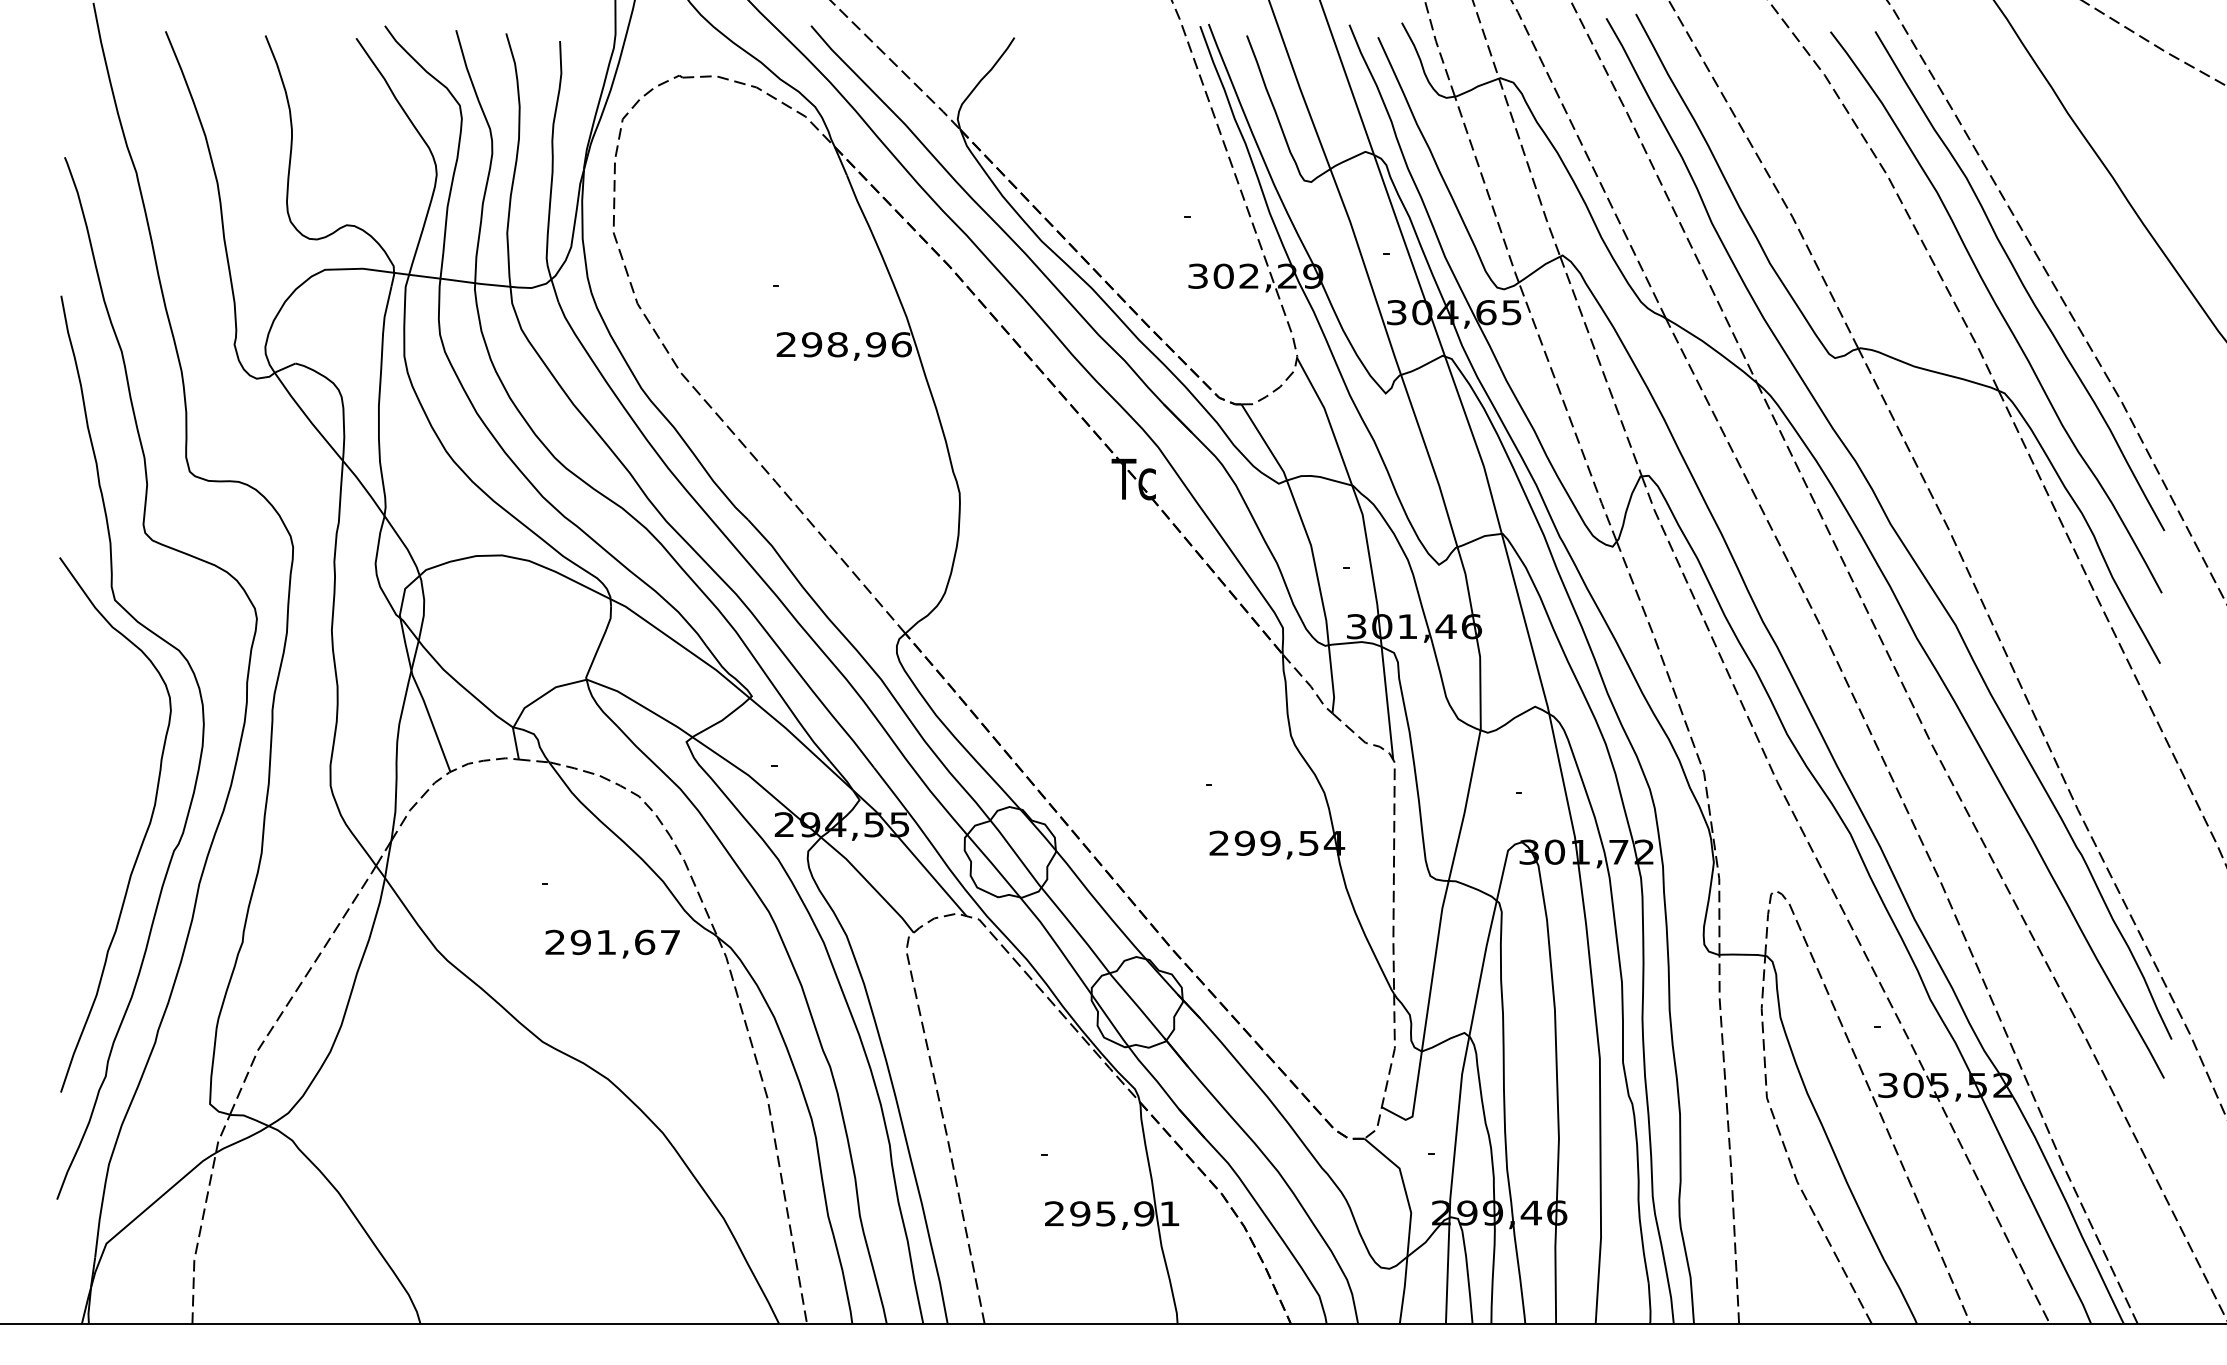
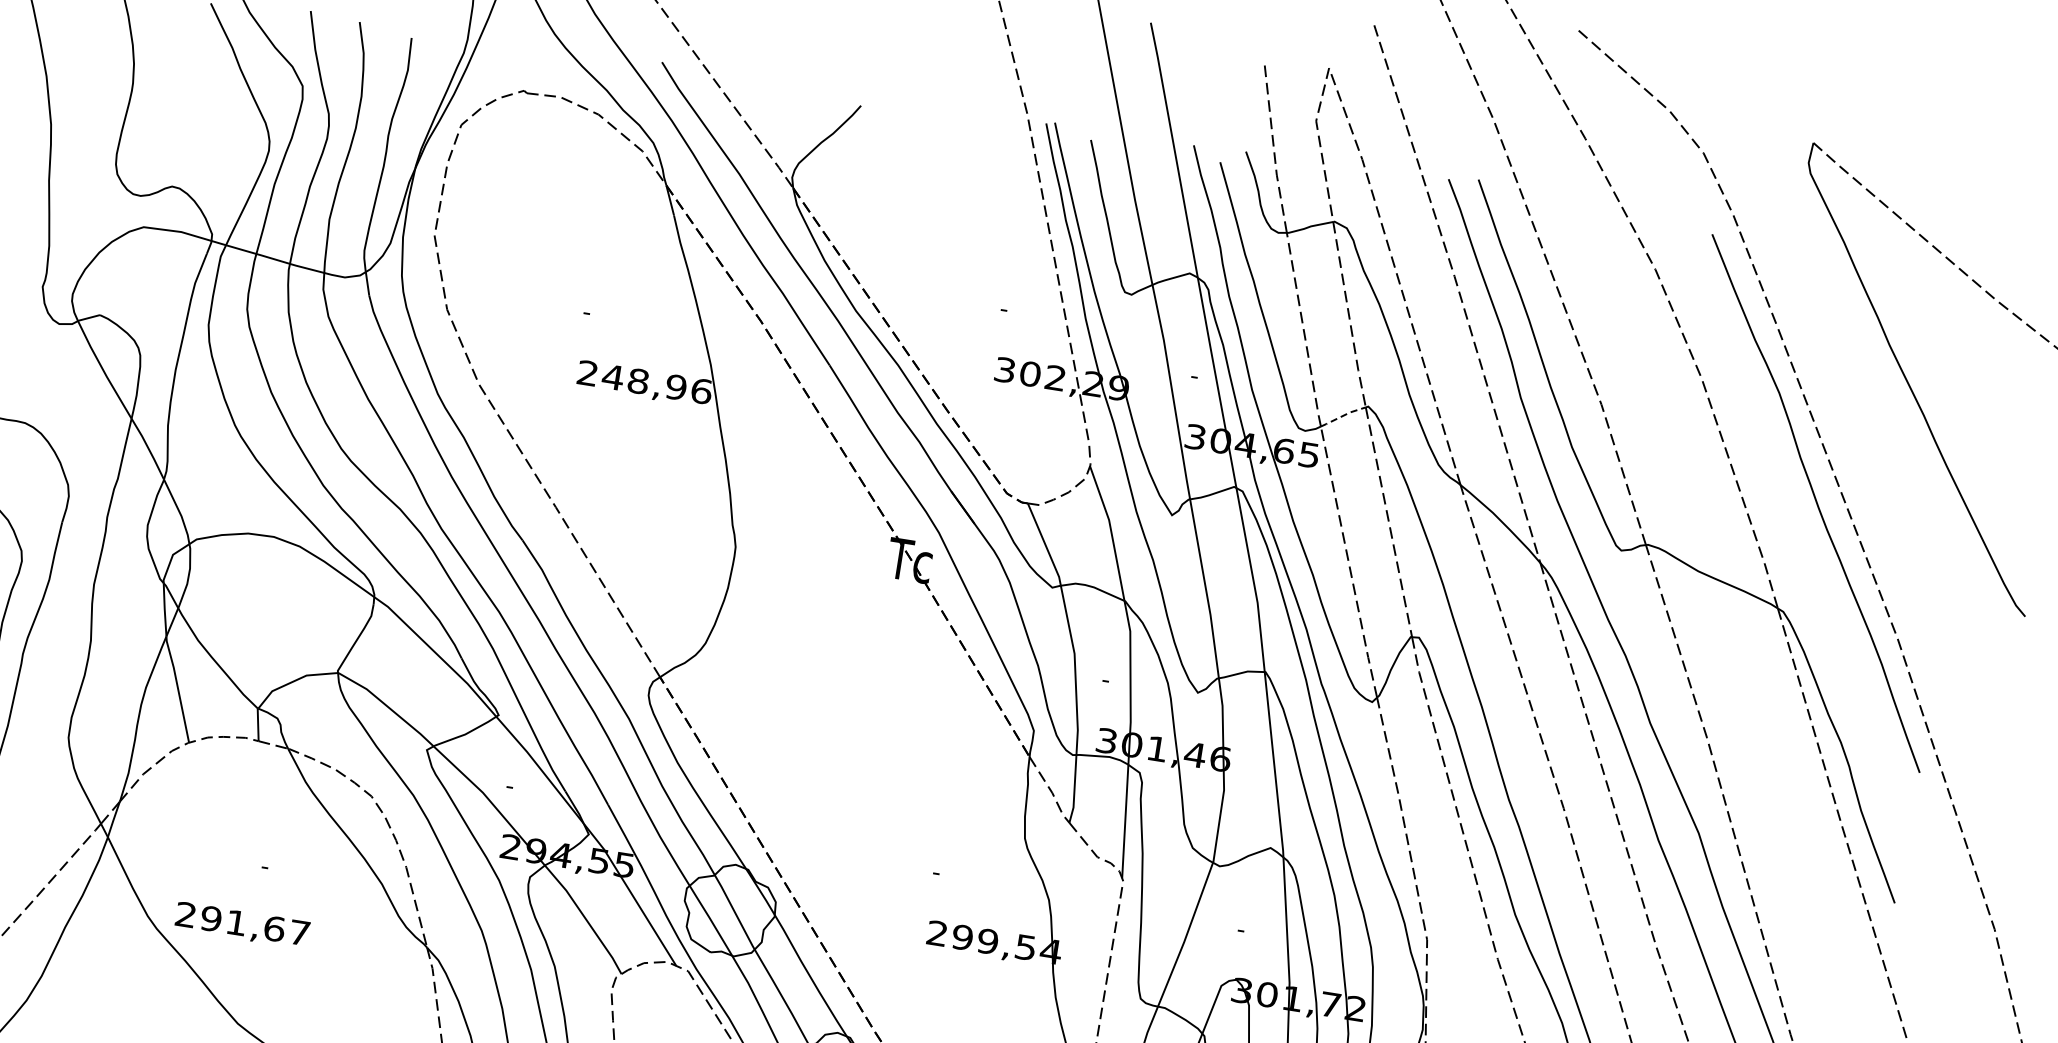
line: (1539, 268) -> (1343, 415), solid -> dashed
curve: (1998, 311) -> (1790, 530), removed
text: (811, 344) -> (612, 377), 298,96 -> 248,96
text: (612, 943) -> (242, 924), moved

